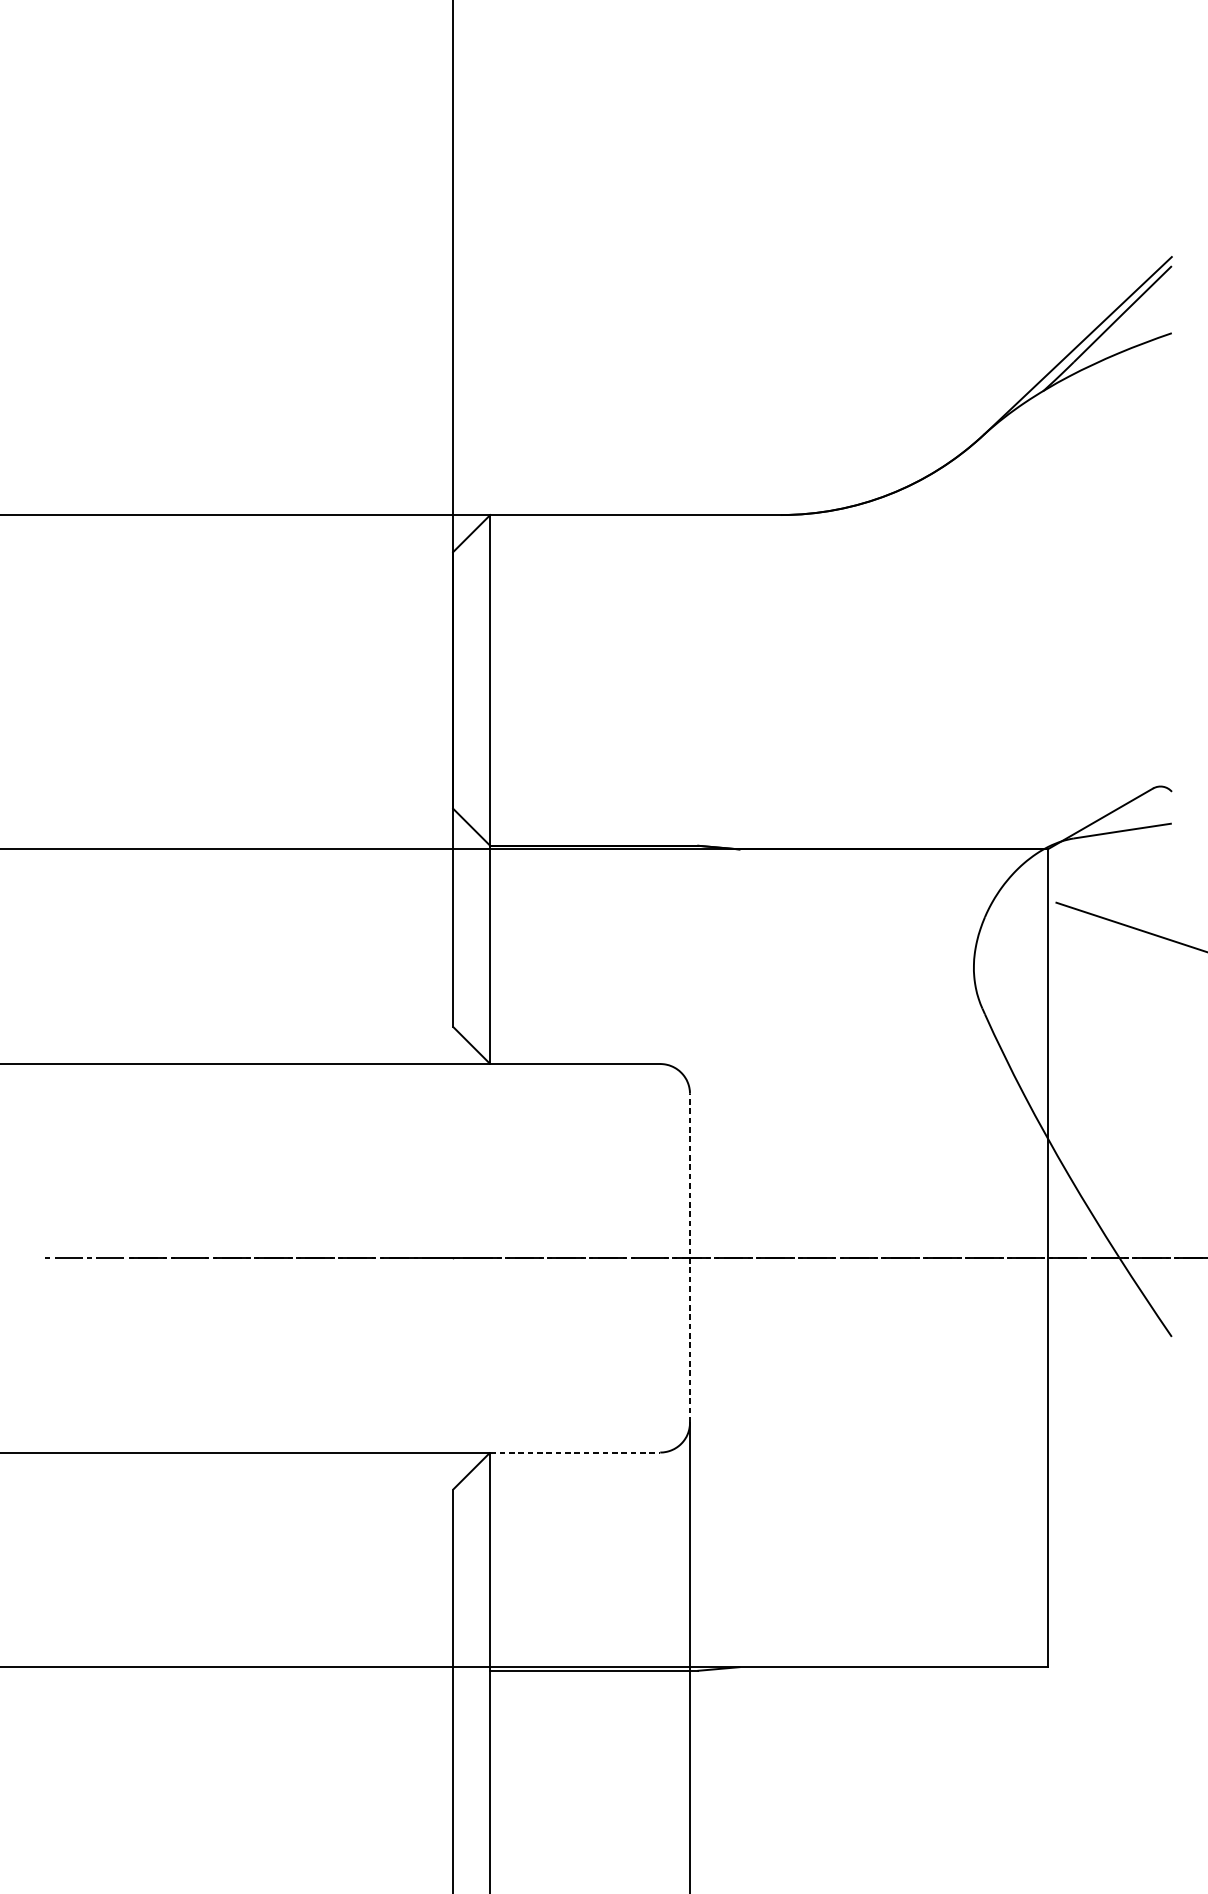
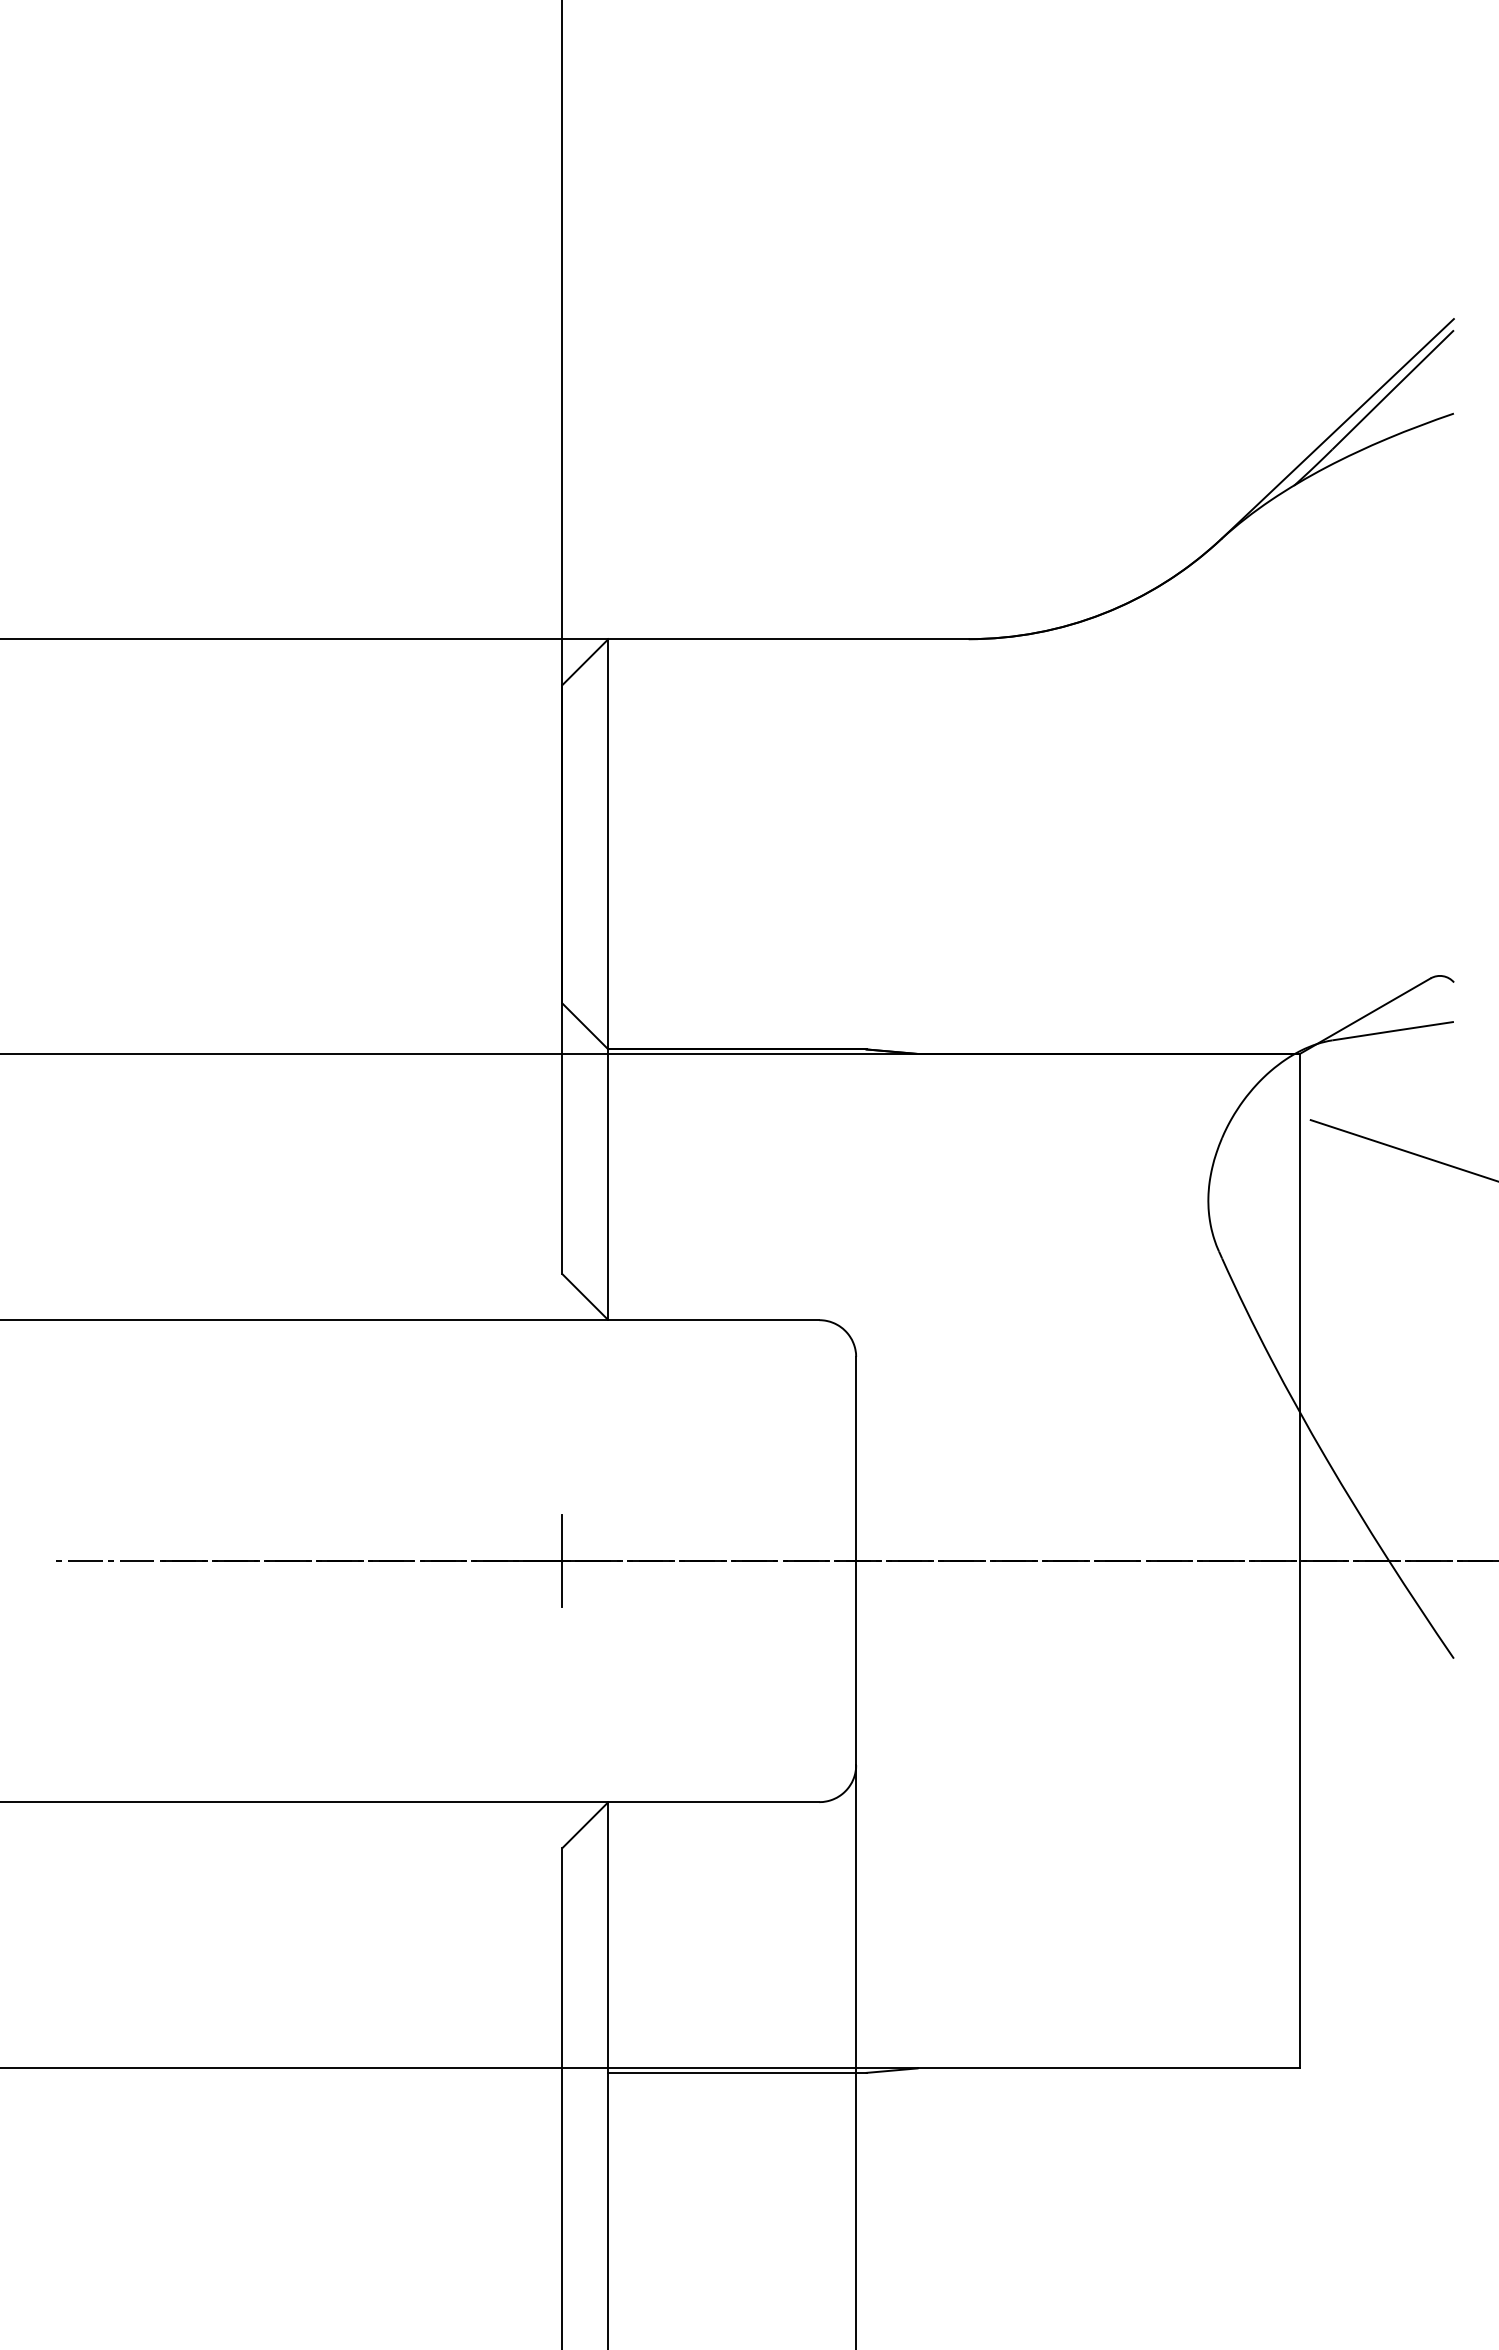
line: (690, 1257) -> (856, 1560), dashed -> solid
line: (453, 1258) -> (562, 1561), added
line: (575, 1452) -> (714, 1802), dashed -> solid

